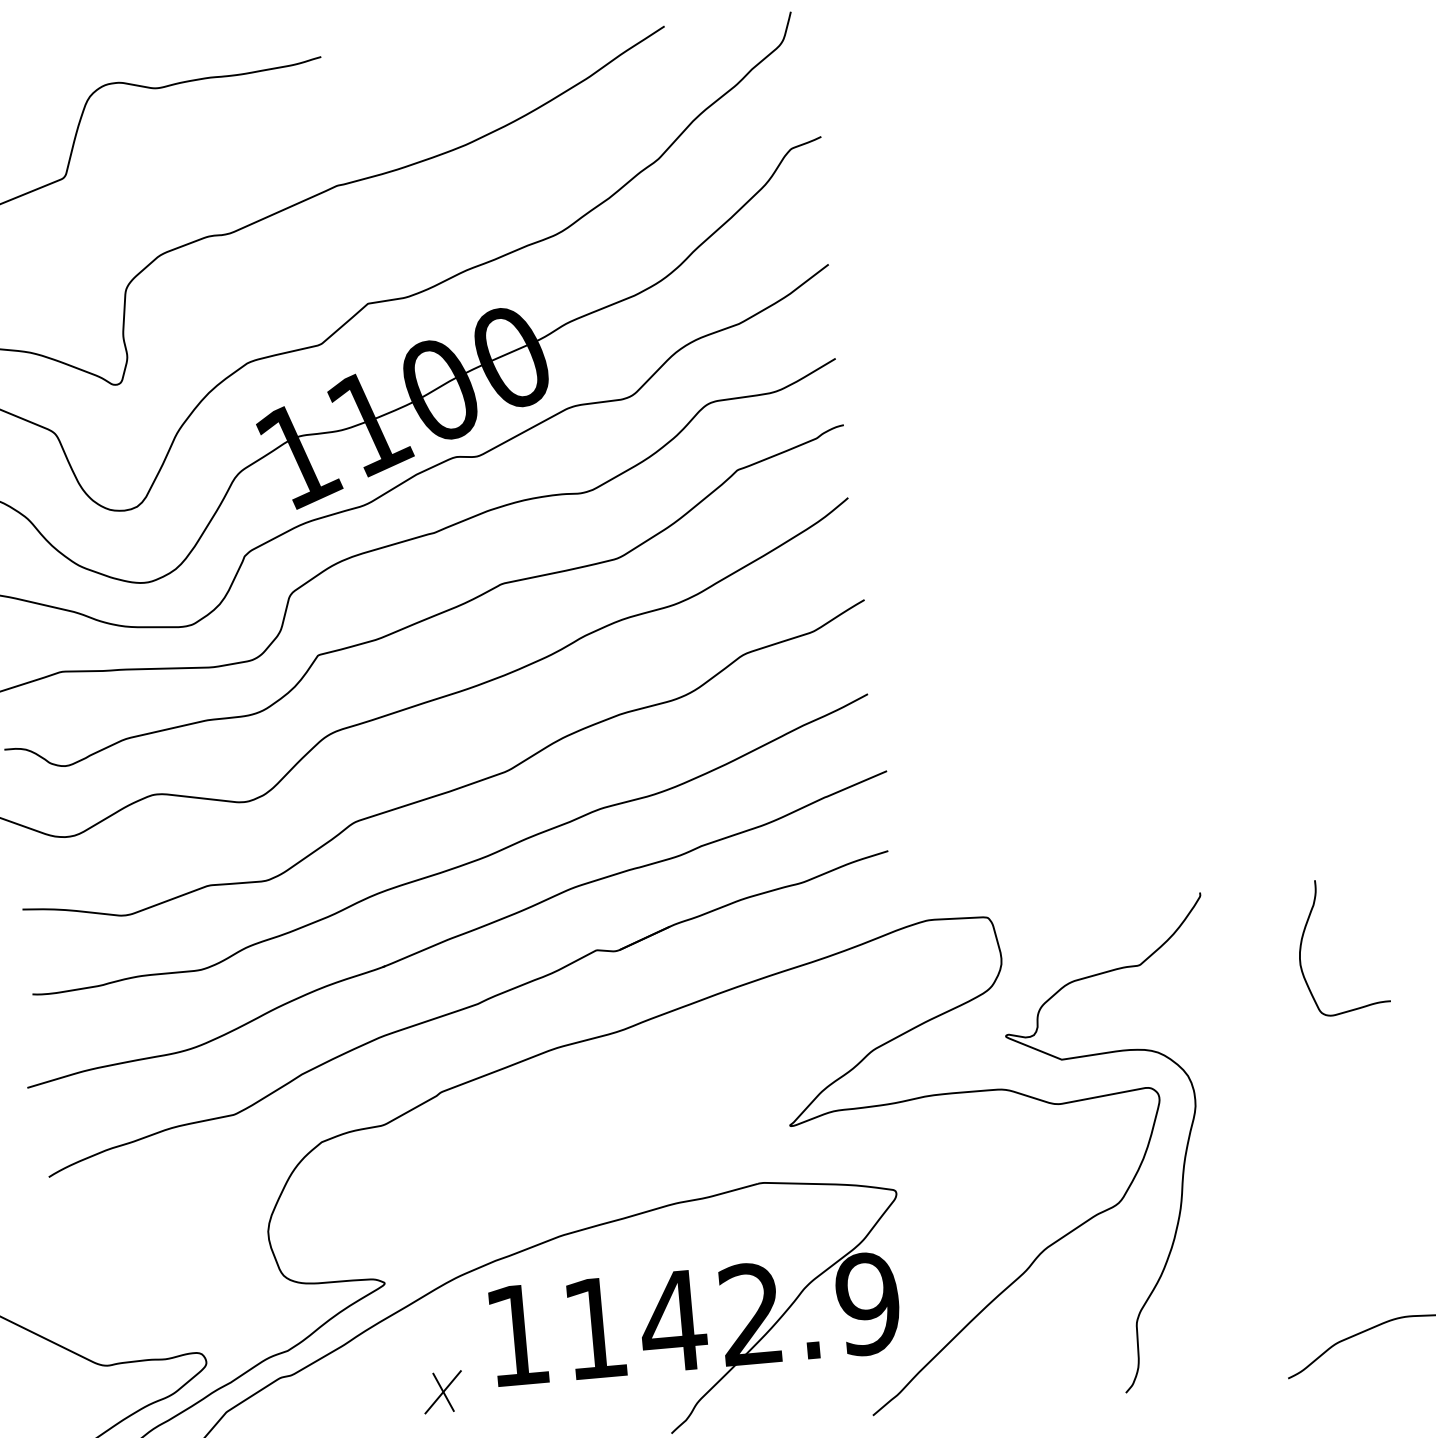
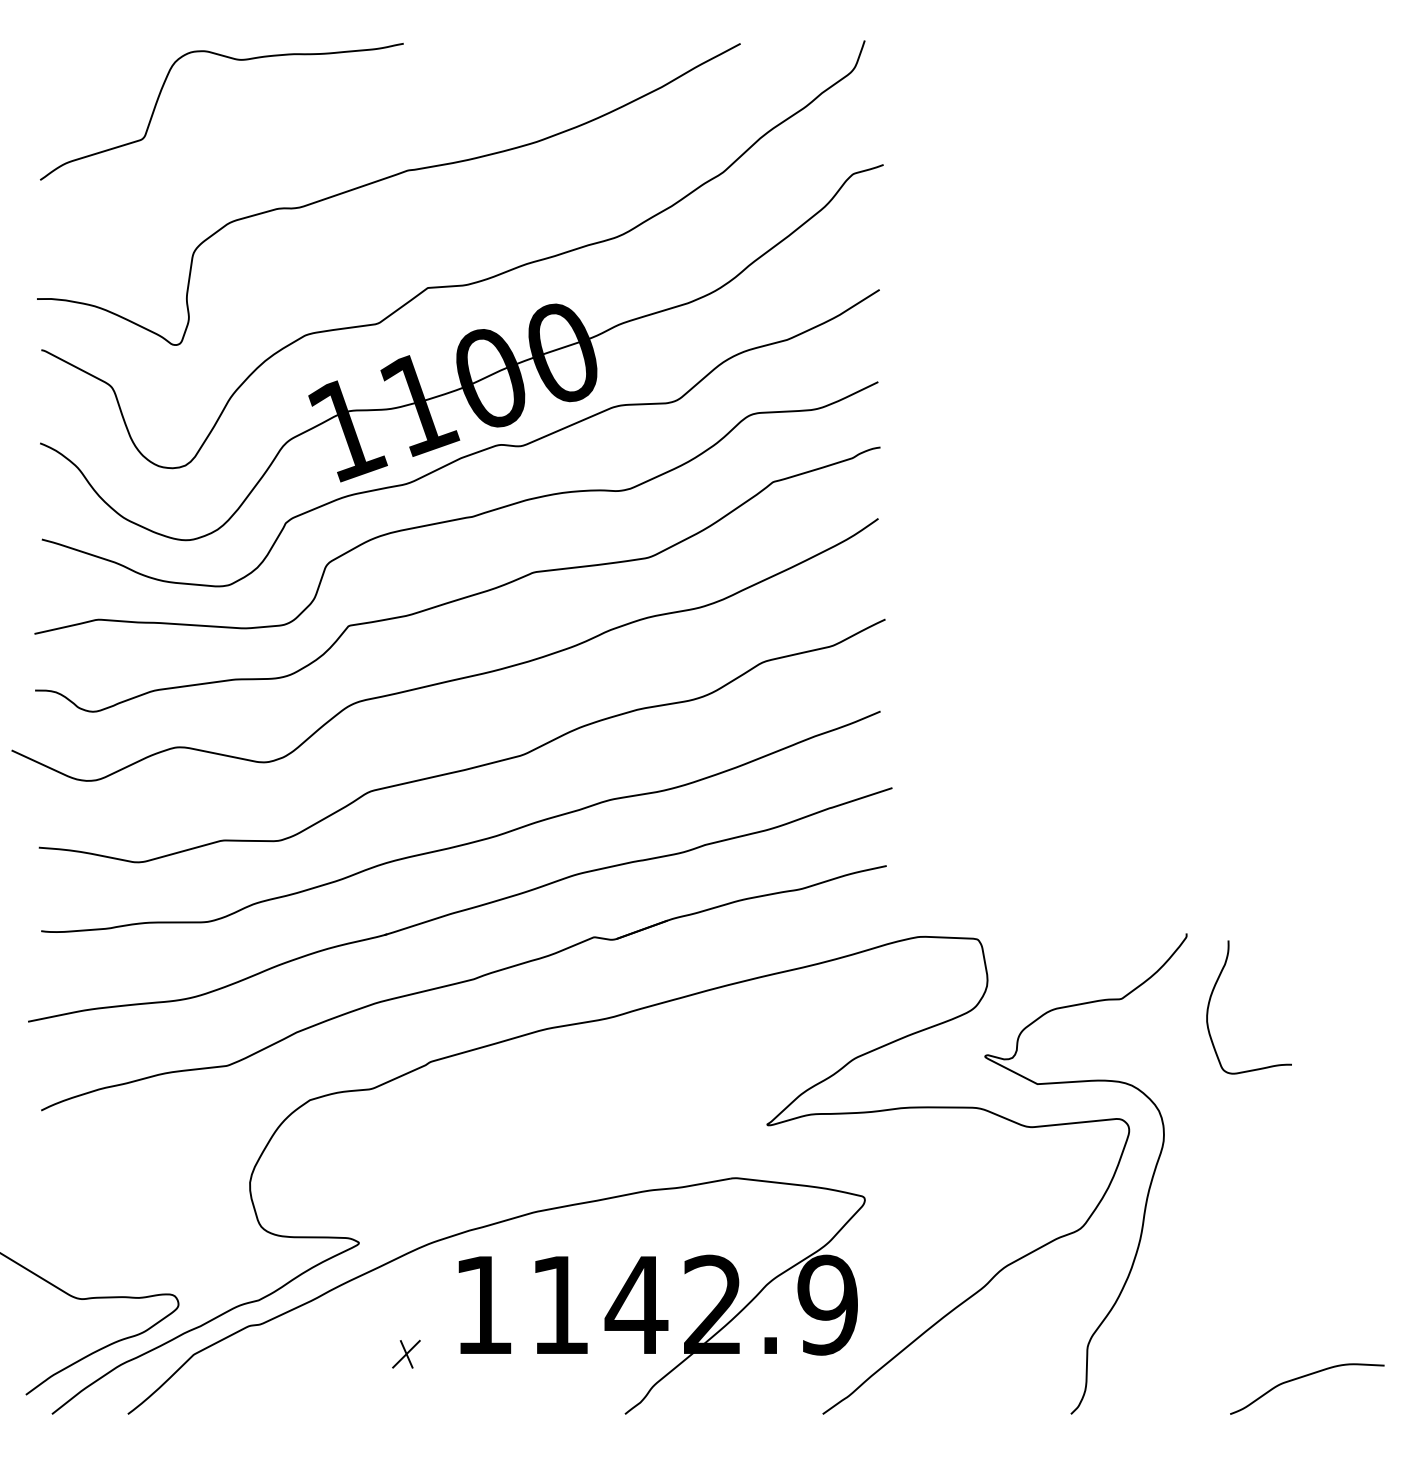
curve: (1303, 937) -> (1212, 995), moved
part: (443, 1392) -> (406, 1354), size x0.7

